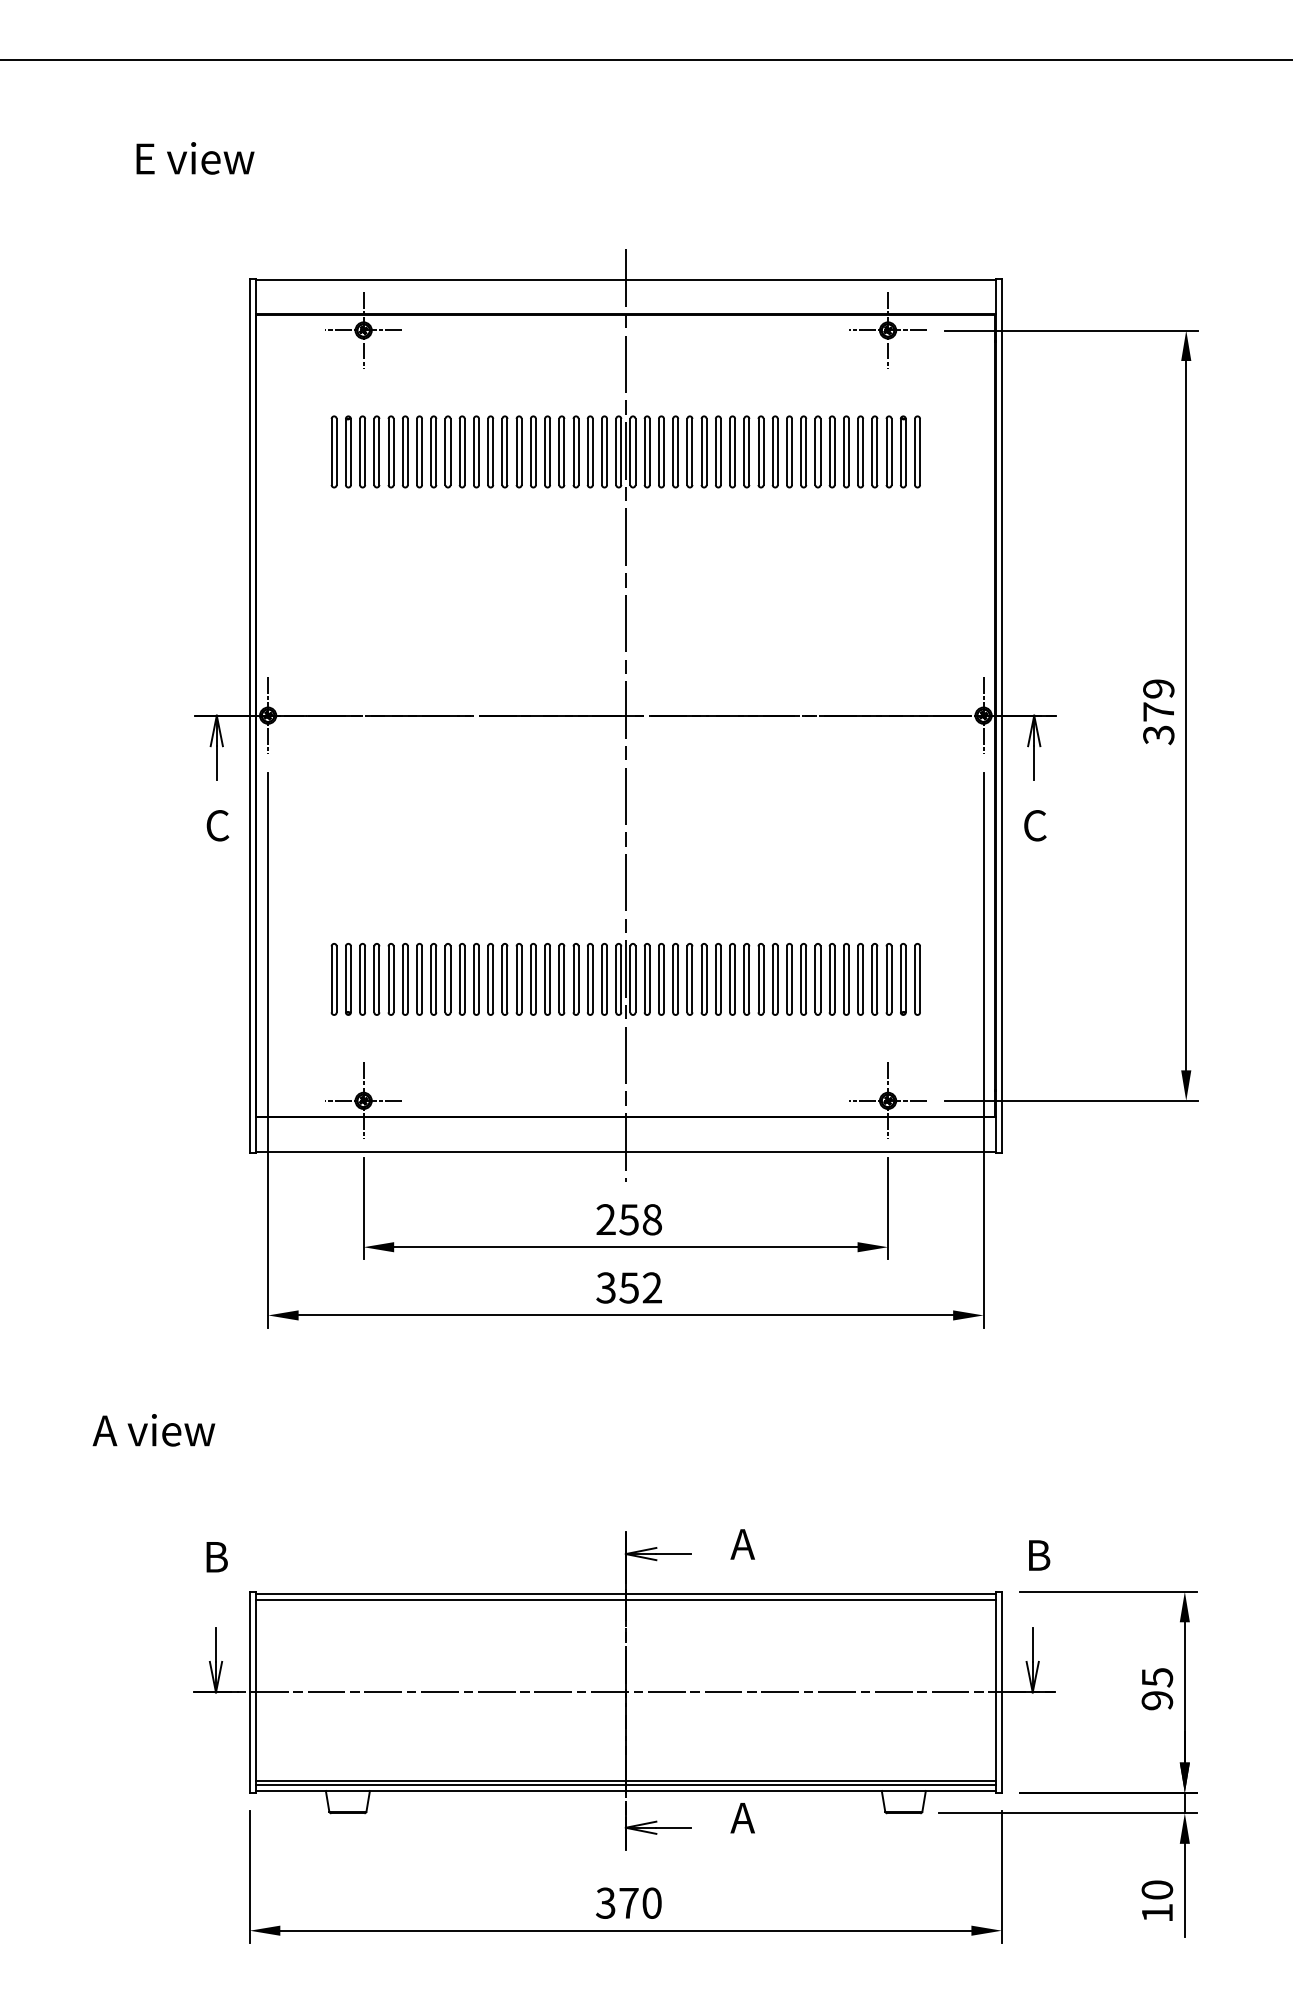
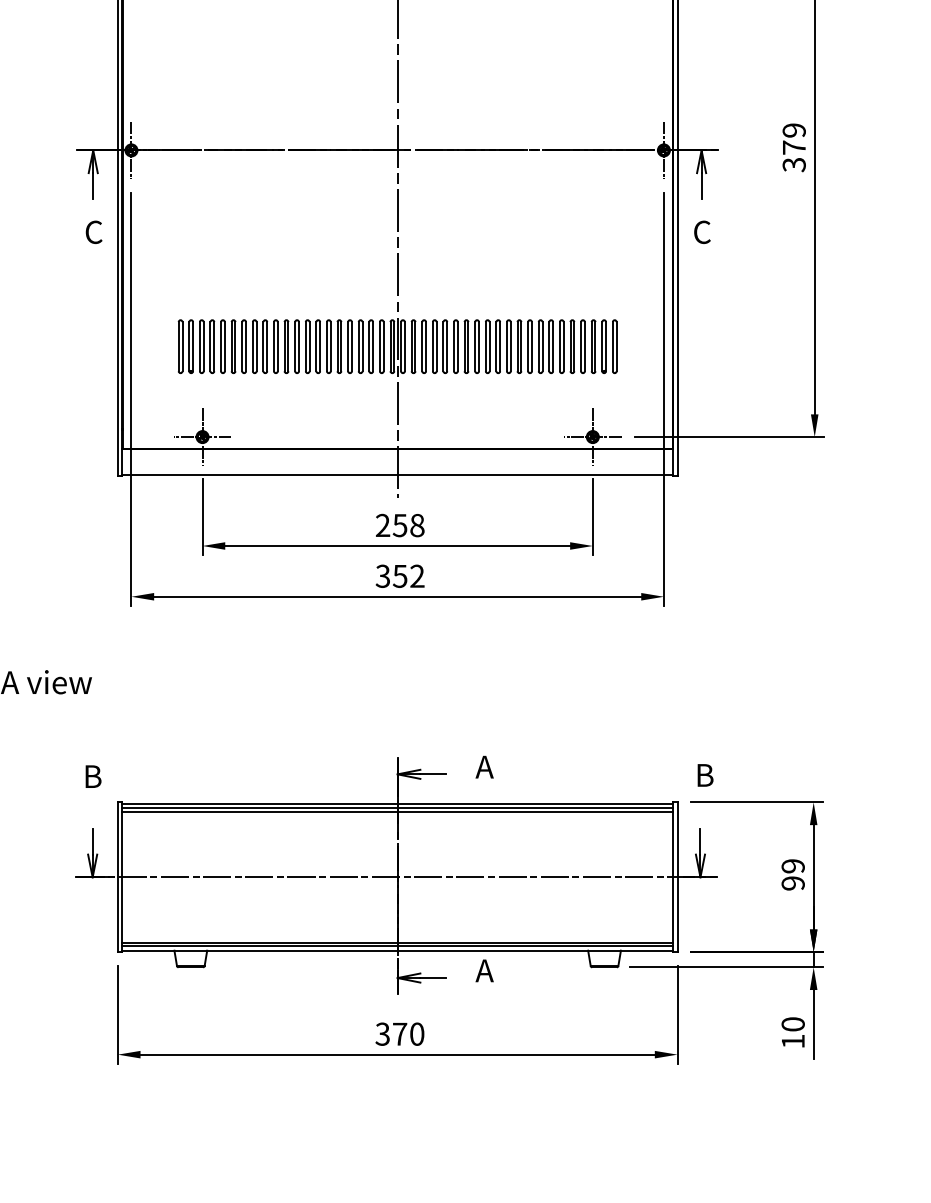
line: (625, 1603) -> (397, 811), added
text: (1157, 1677) -> (793, 866), 95 -> 99

